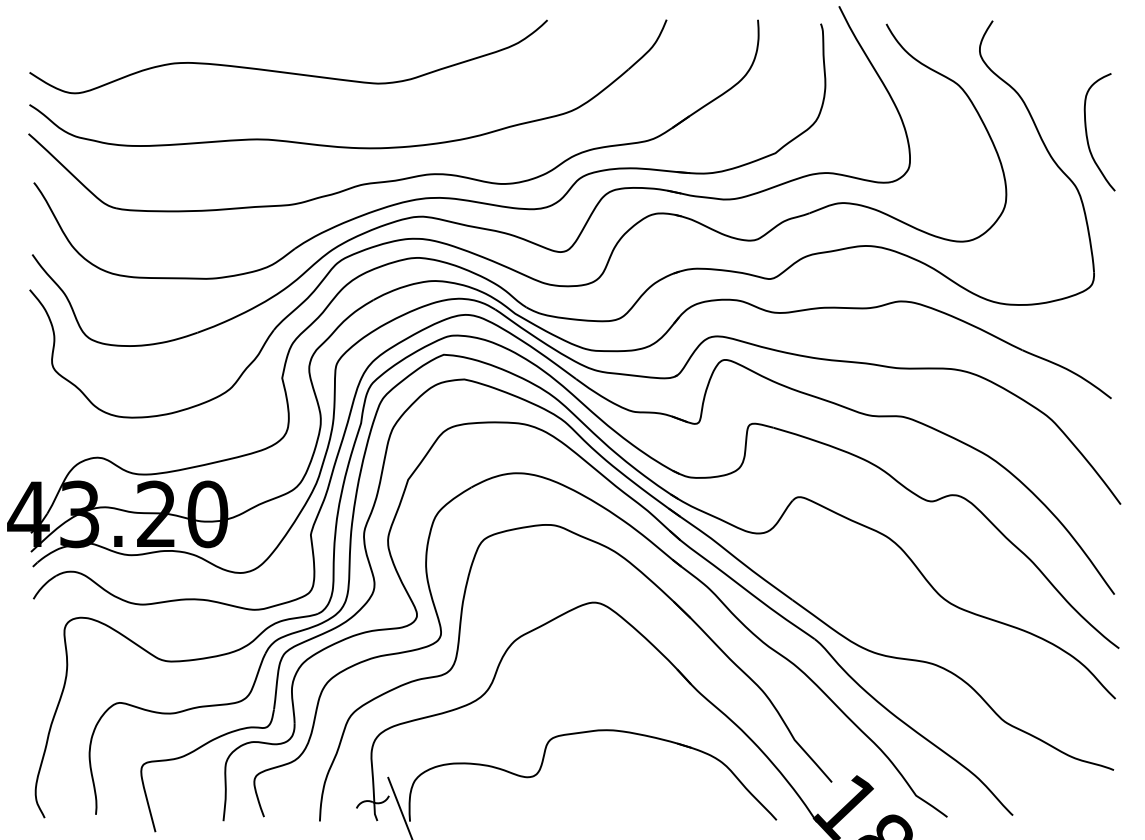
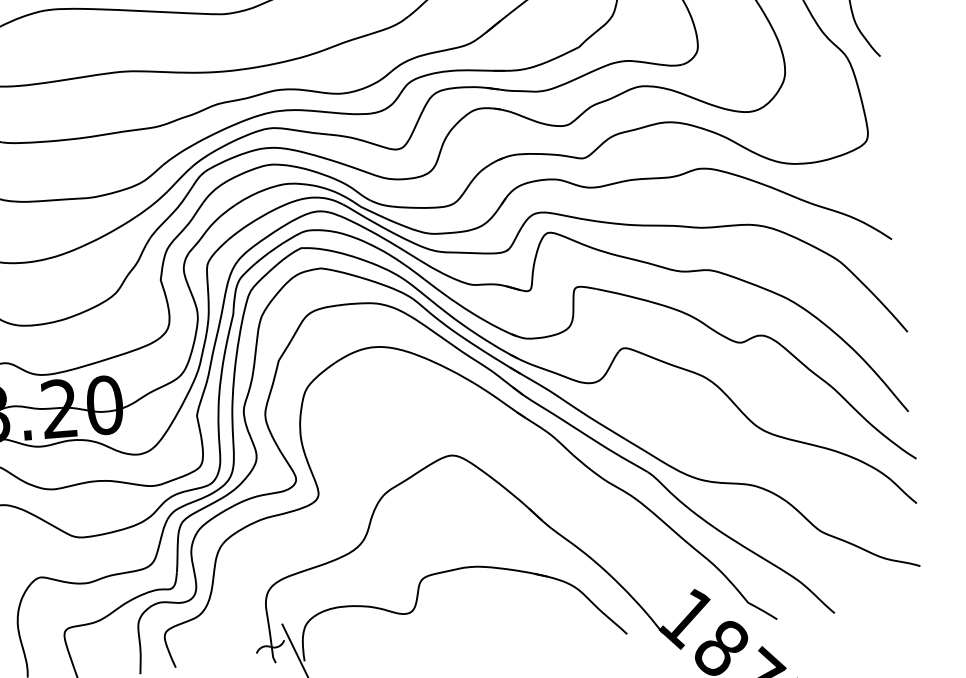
part: (655, 586) -> (503, 437), removed

